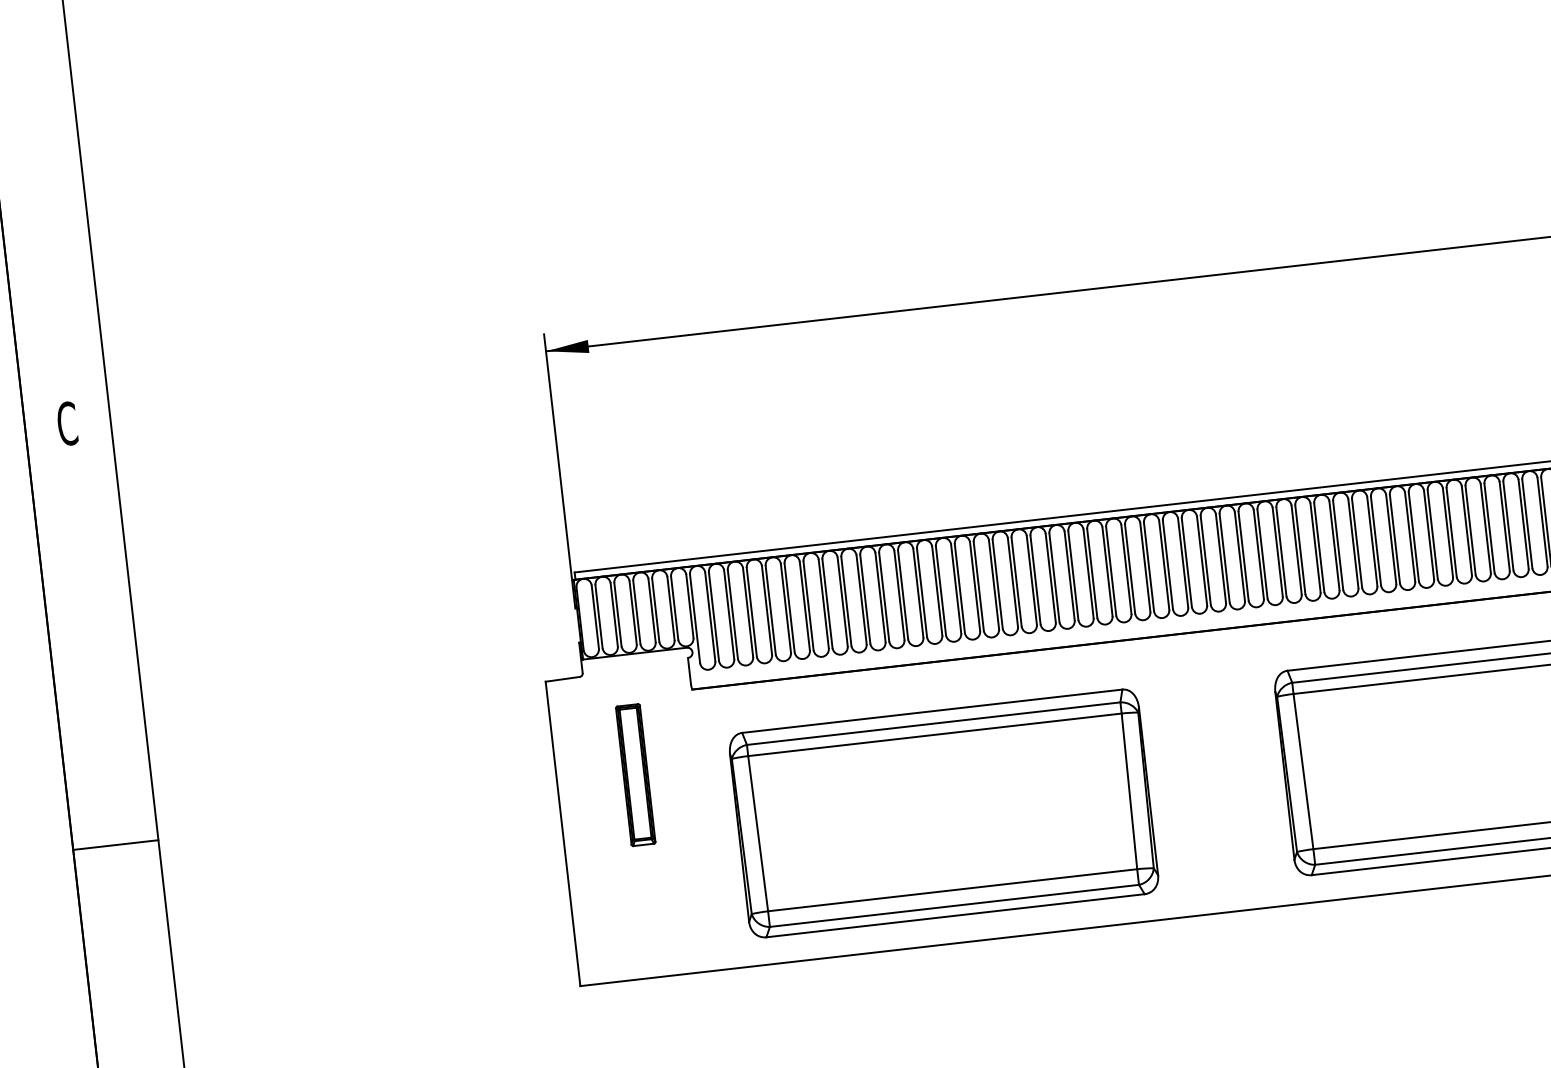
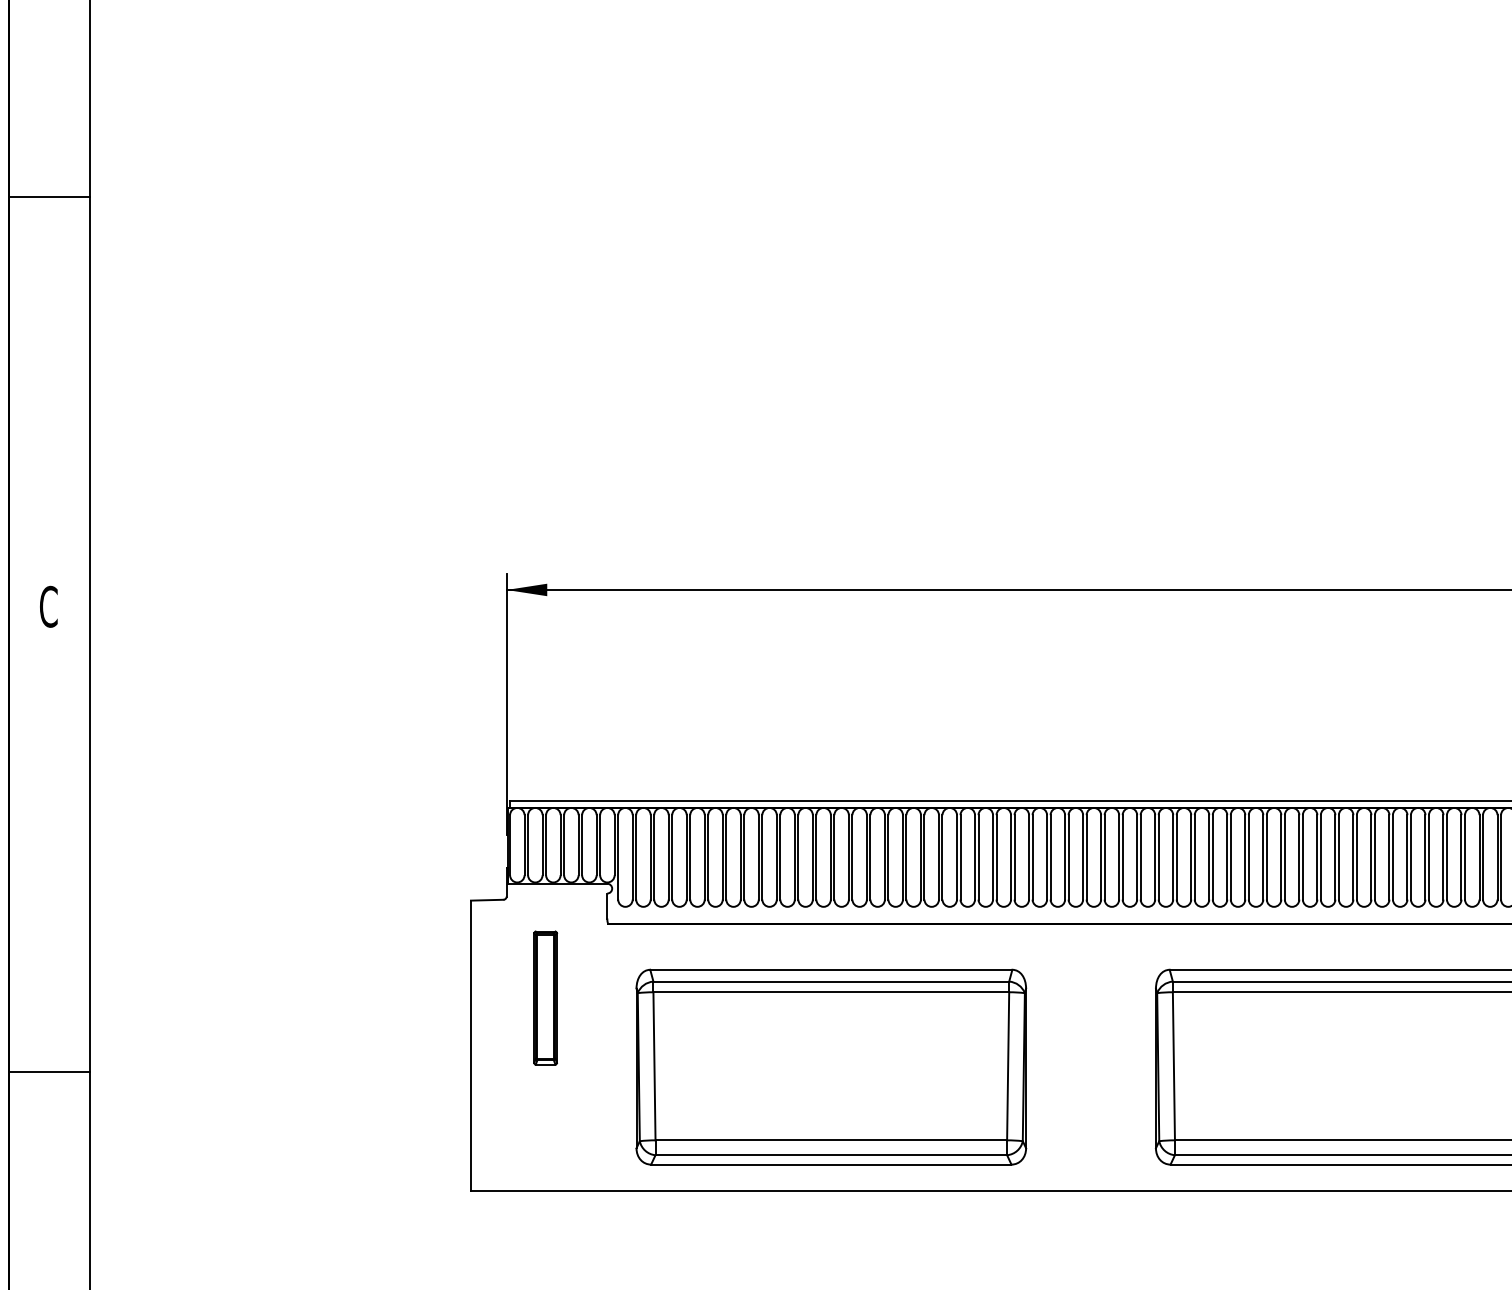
line: (115, 845) -> (48, 1072), moved

